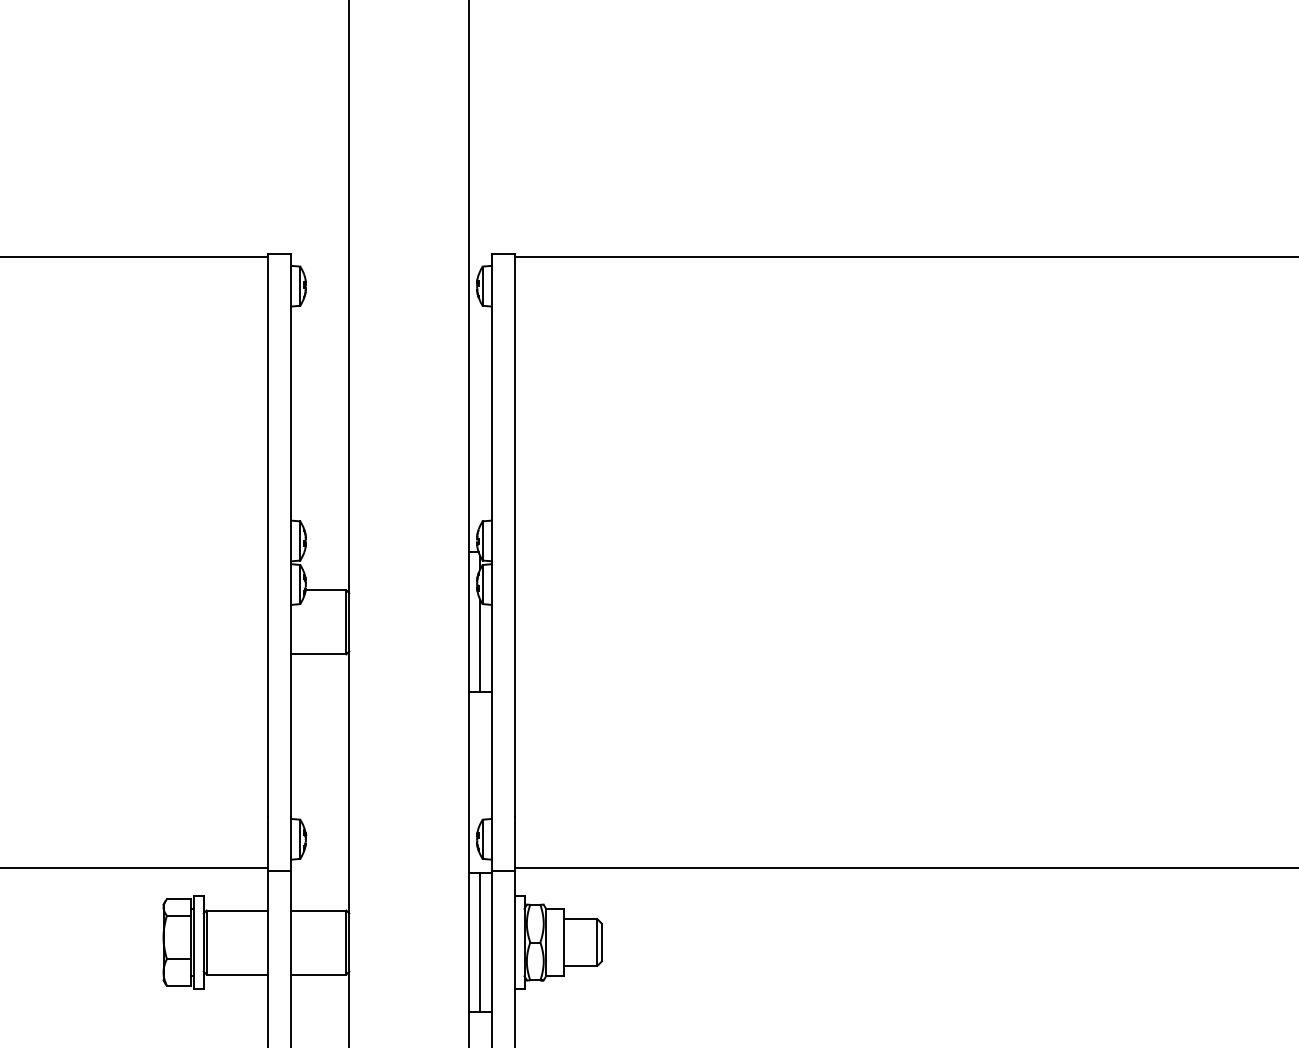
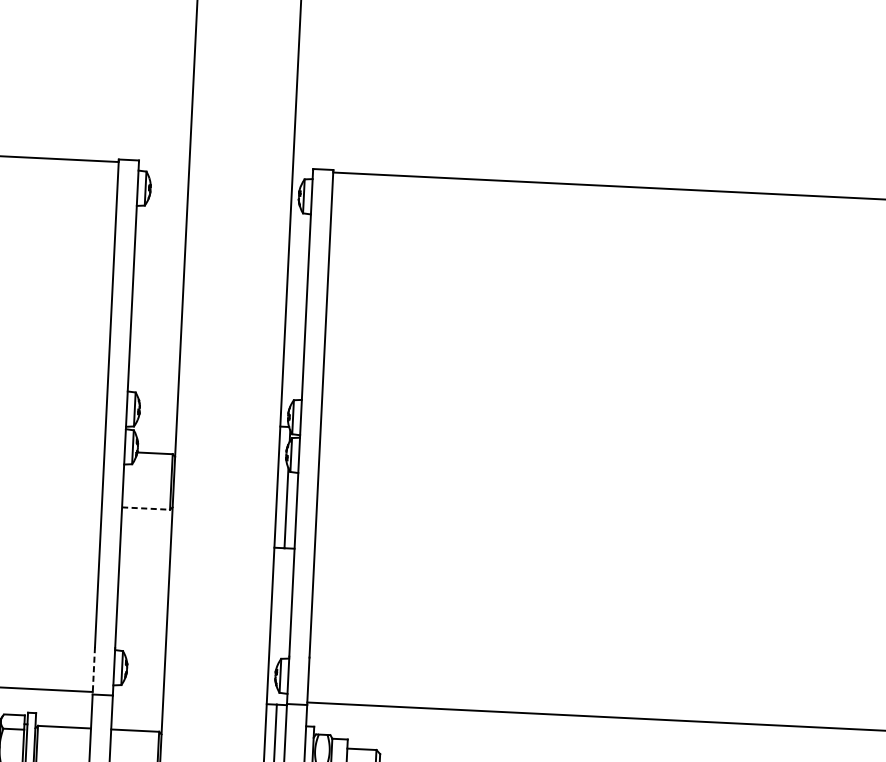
line: (318, 654) -> (145, 508), solid -> dashed
line: (267, 844) -> (93, 671), solid -> dashed

